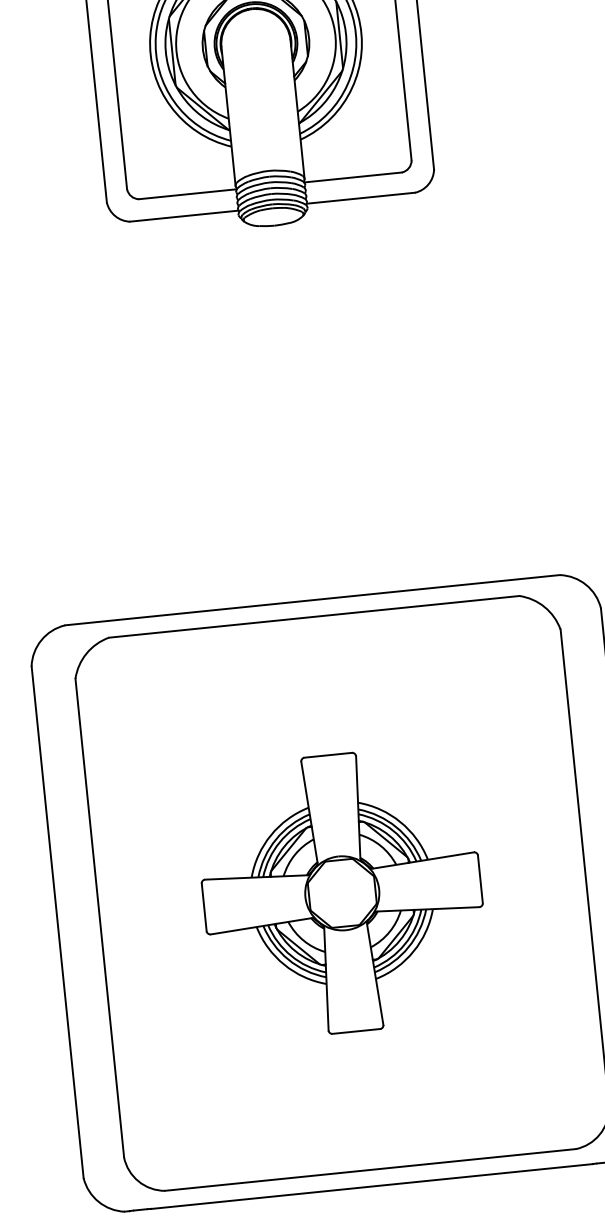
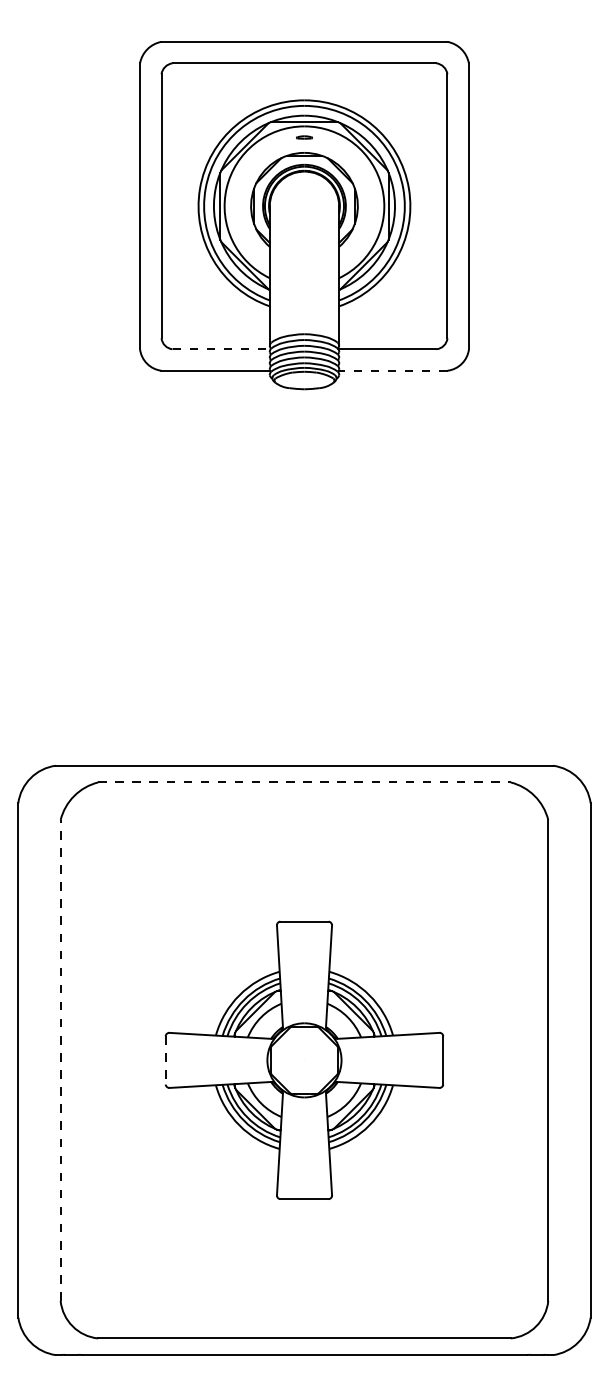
line: (188, 194) -> (222, 349), solid -> dashed
line: (360, 198) -> (392, 370), solid -> dashed
line: (314, 616) -> (304, 782), solid -> dashed
line: (204, 907) -> (165, 1060), solid -> dashed
line: (99, 917) -> (60, 1059), solid -> dashed

